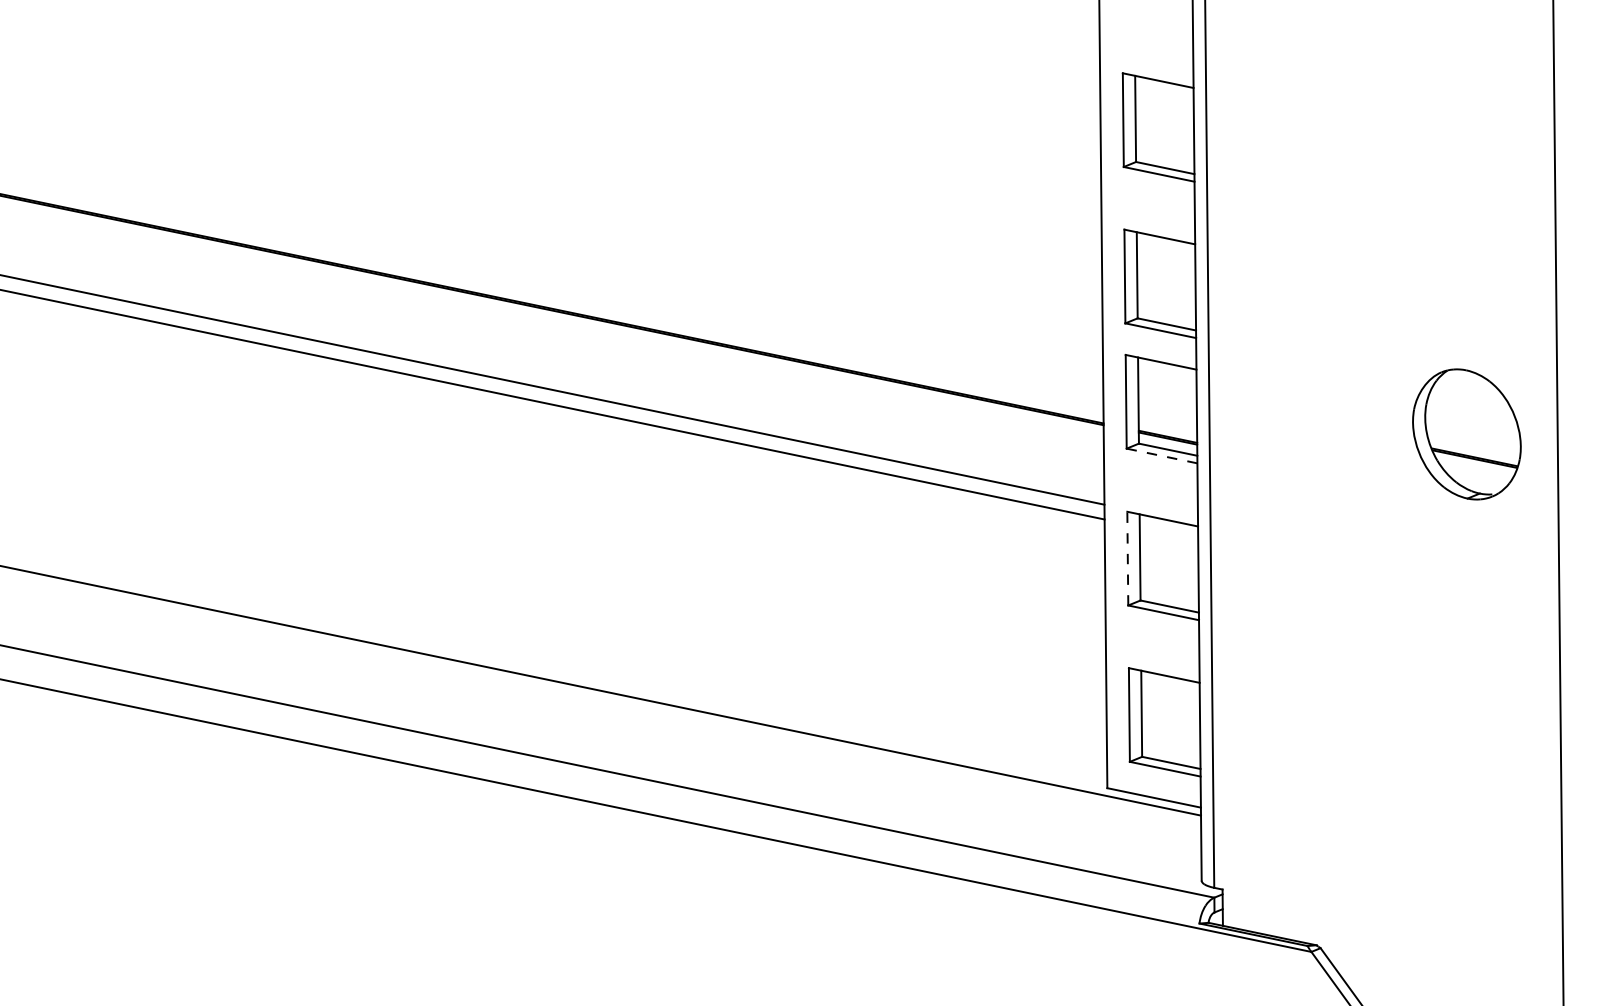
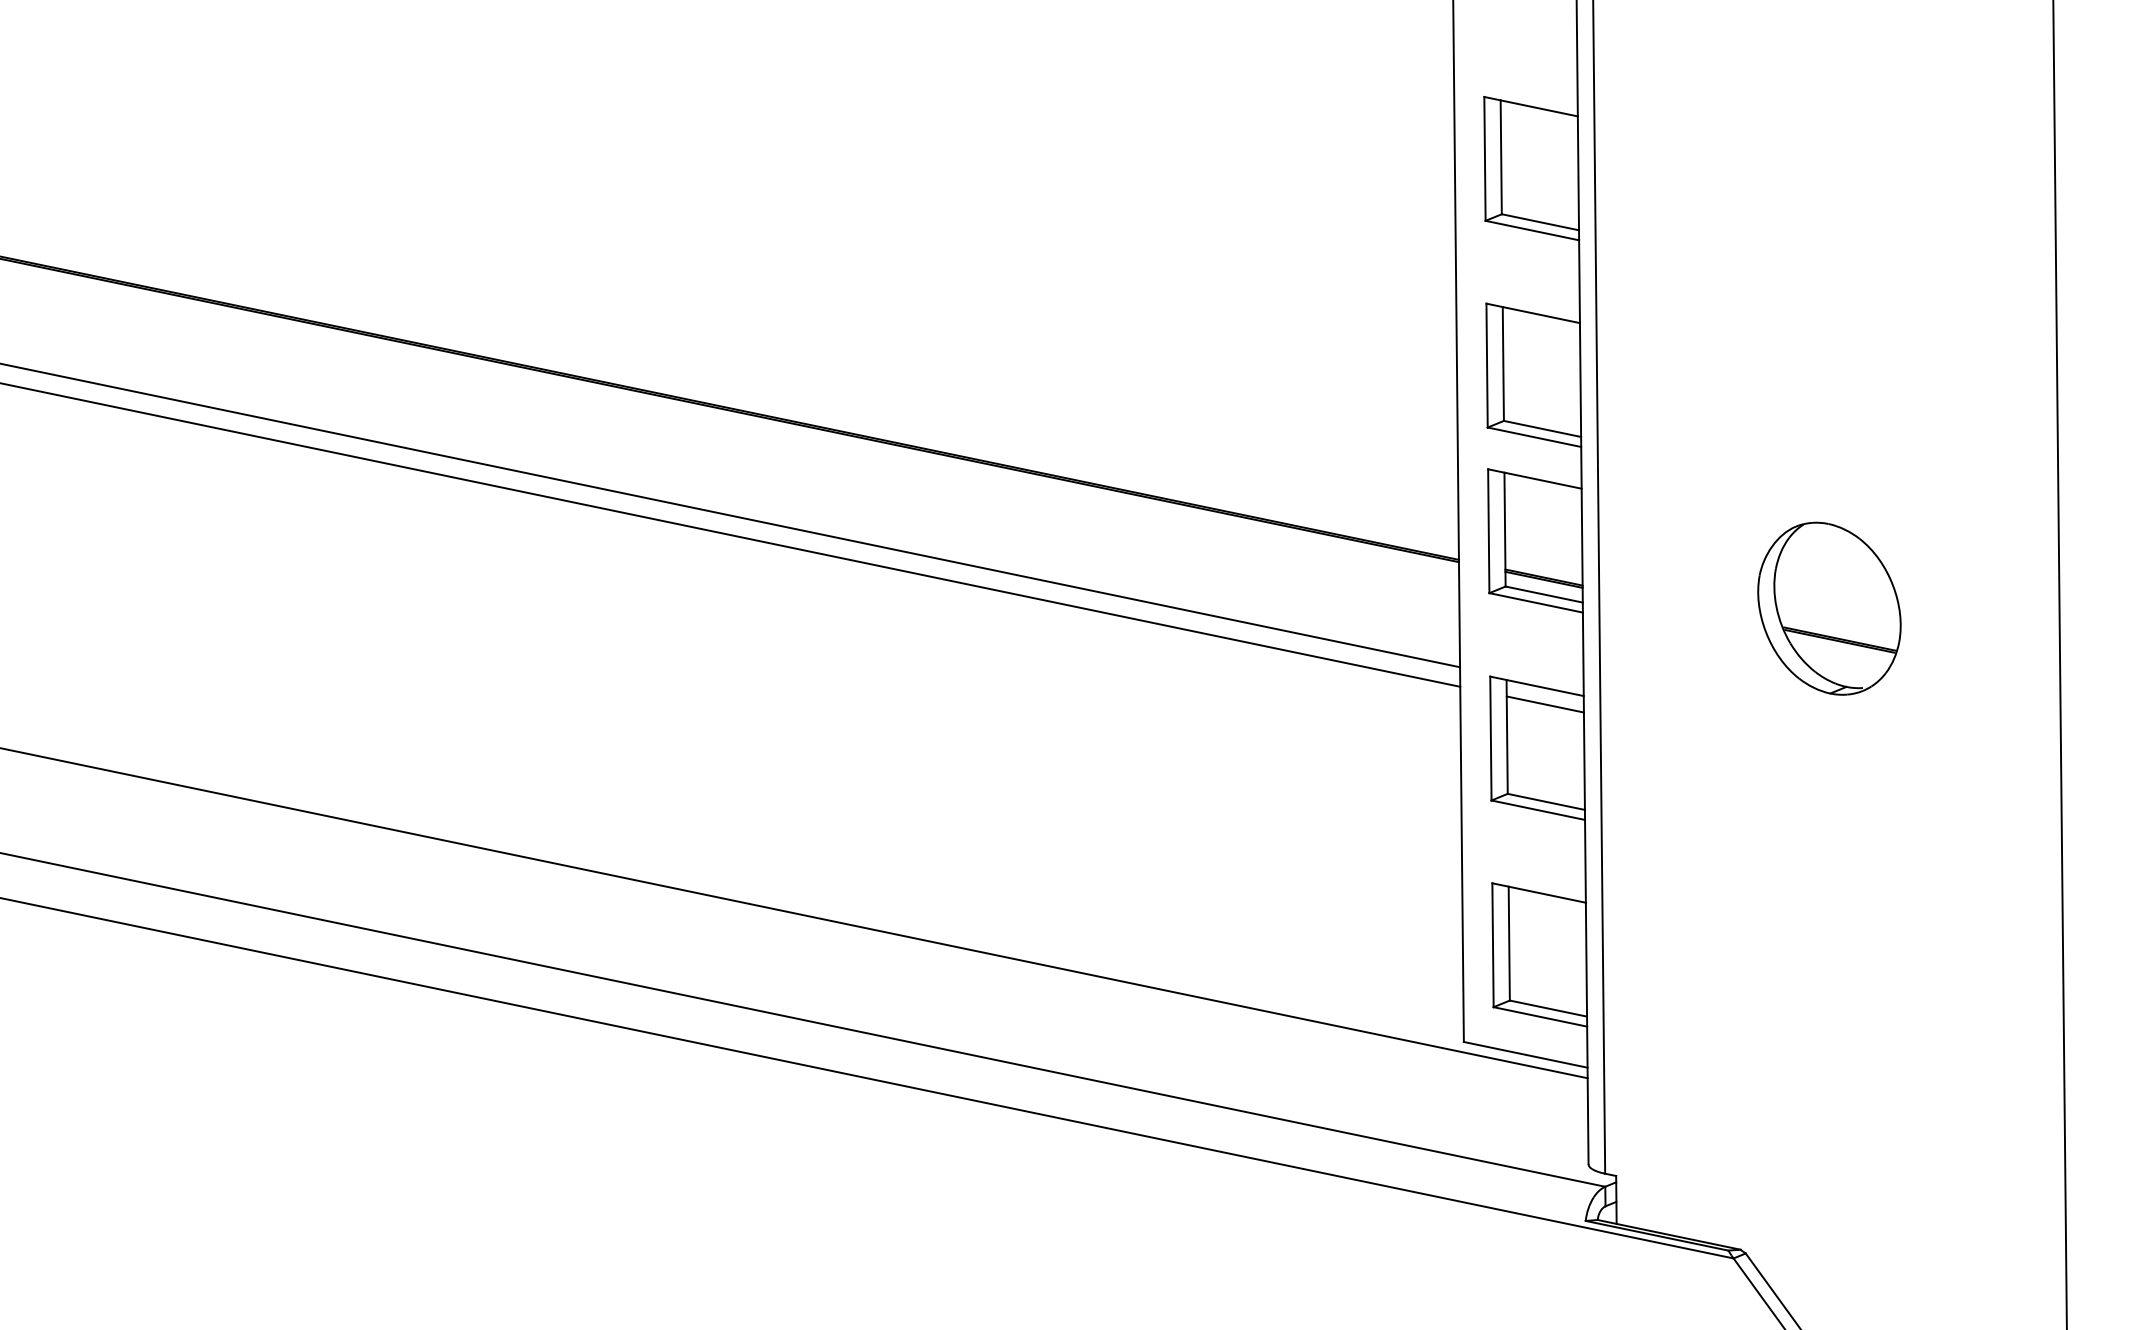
part: (1466, 434) -> (1828, 608), moved
line: (1161, 455) -> (1535, 602), dashed -> solid
line: (1168, 532) -> (1544, 703), added
line: (1127, 558) -> (1490, 738), dashed -> solid

